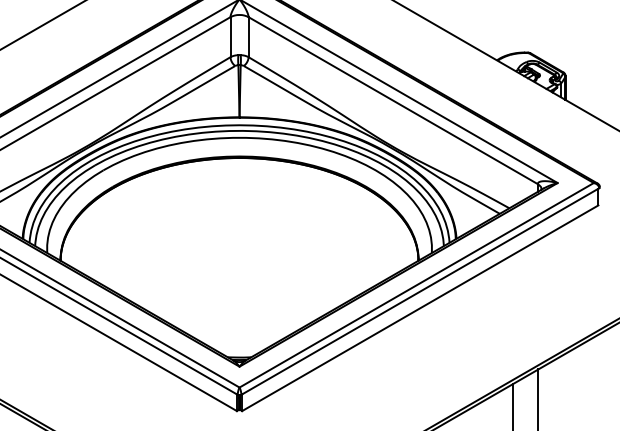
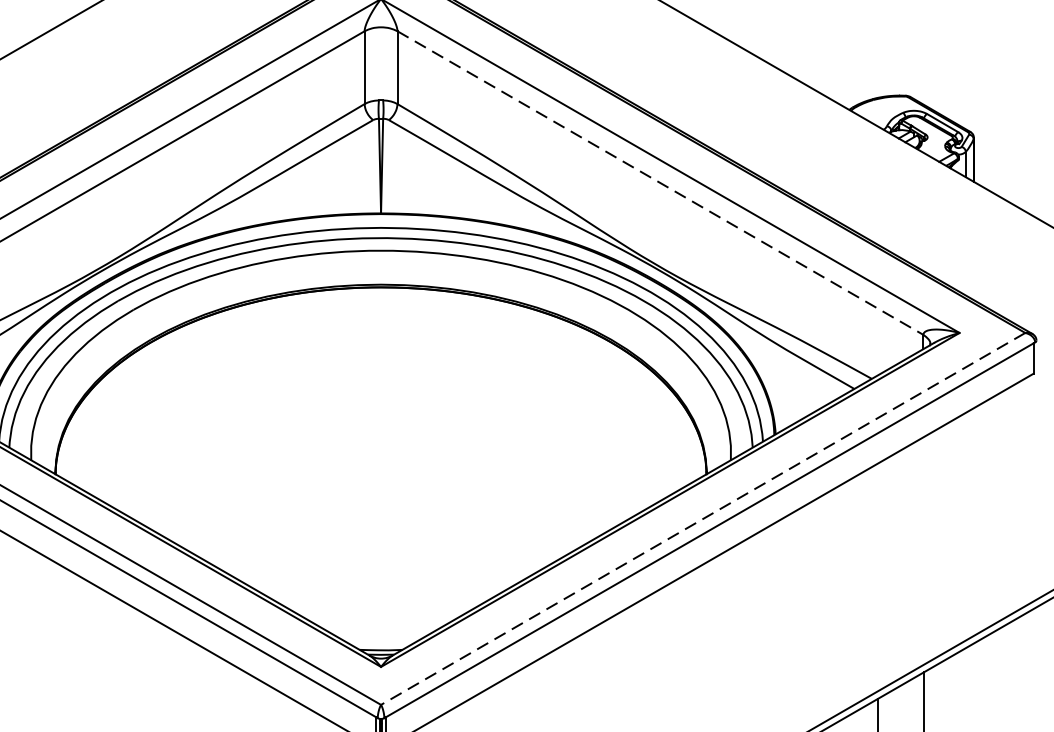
line: (393, 100) -> (661, 182), solid -> dashed
line: (416, 285) -> (702, 519), solid -> dashed

